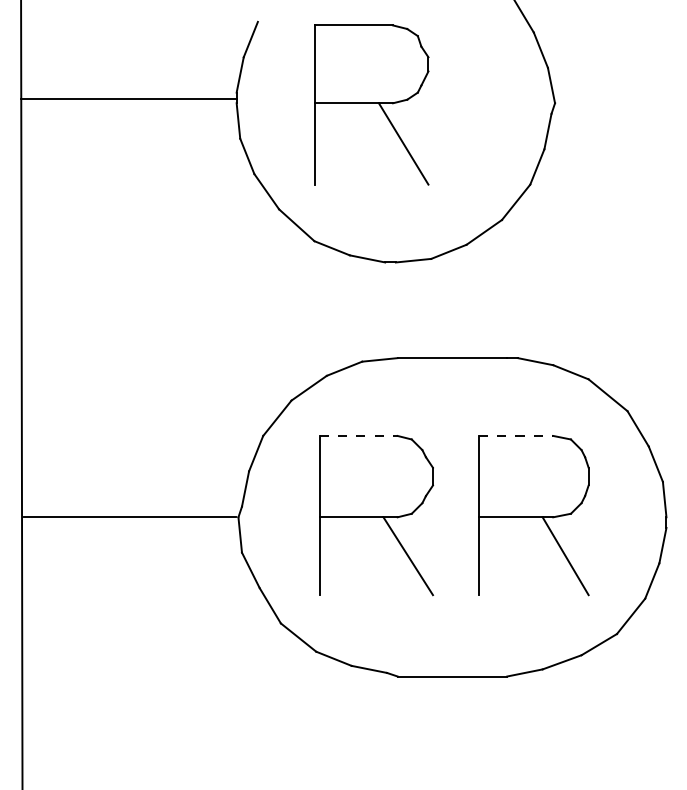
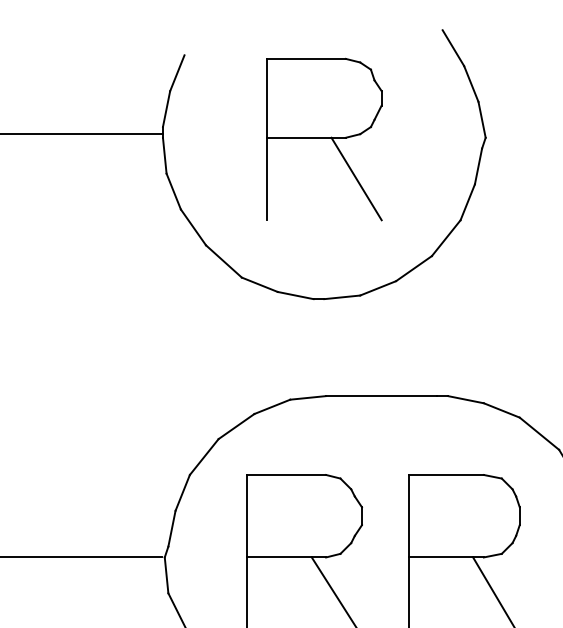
part: (371, 104) -> (323, 139), moved
line: (358, 435) -> (286, 474), dashed -> solid
line: (516, 435) -> (446, 474), dashed -> solid

